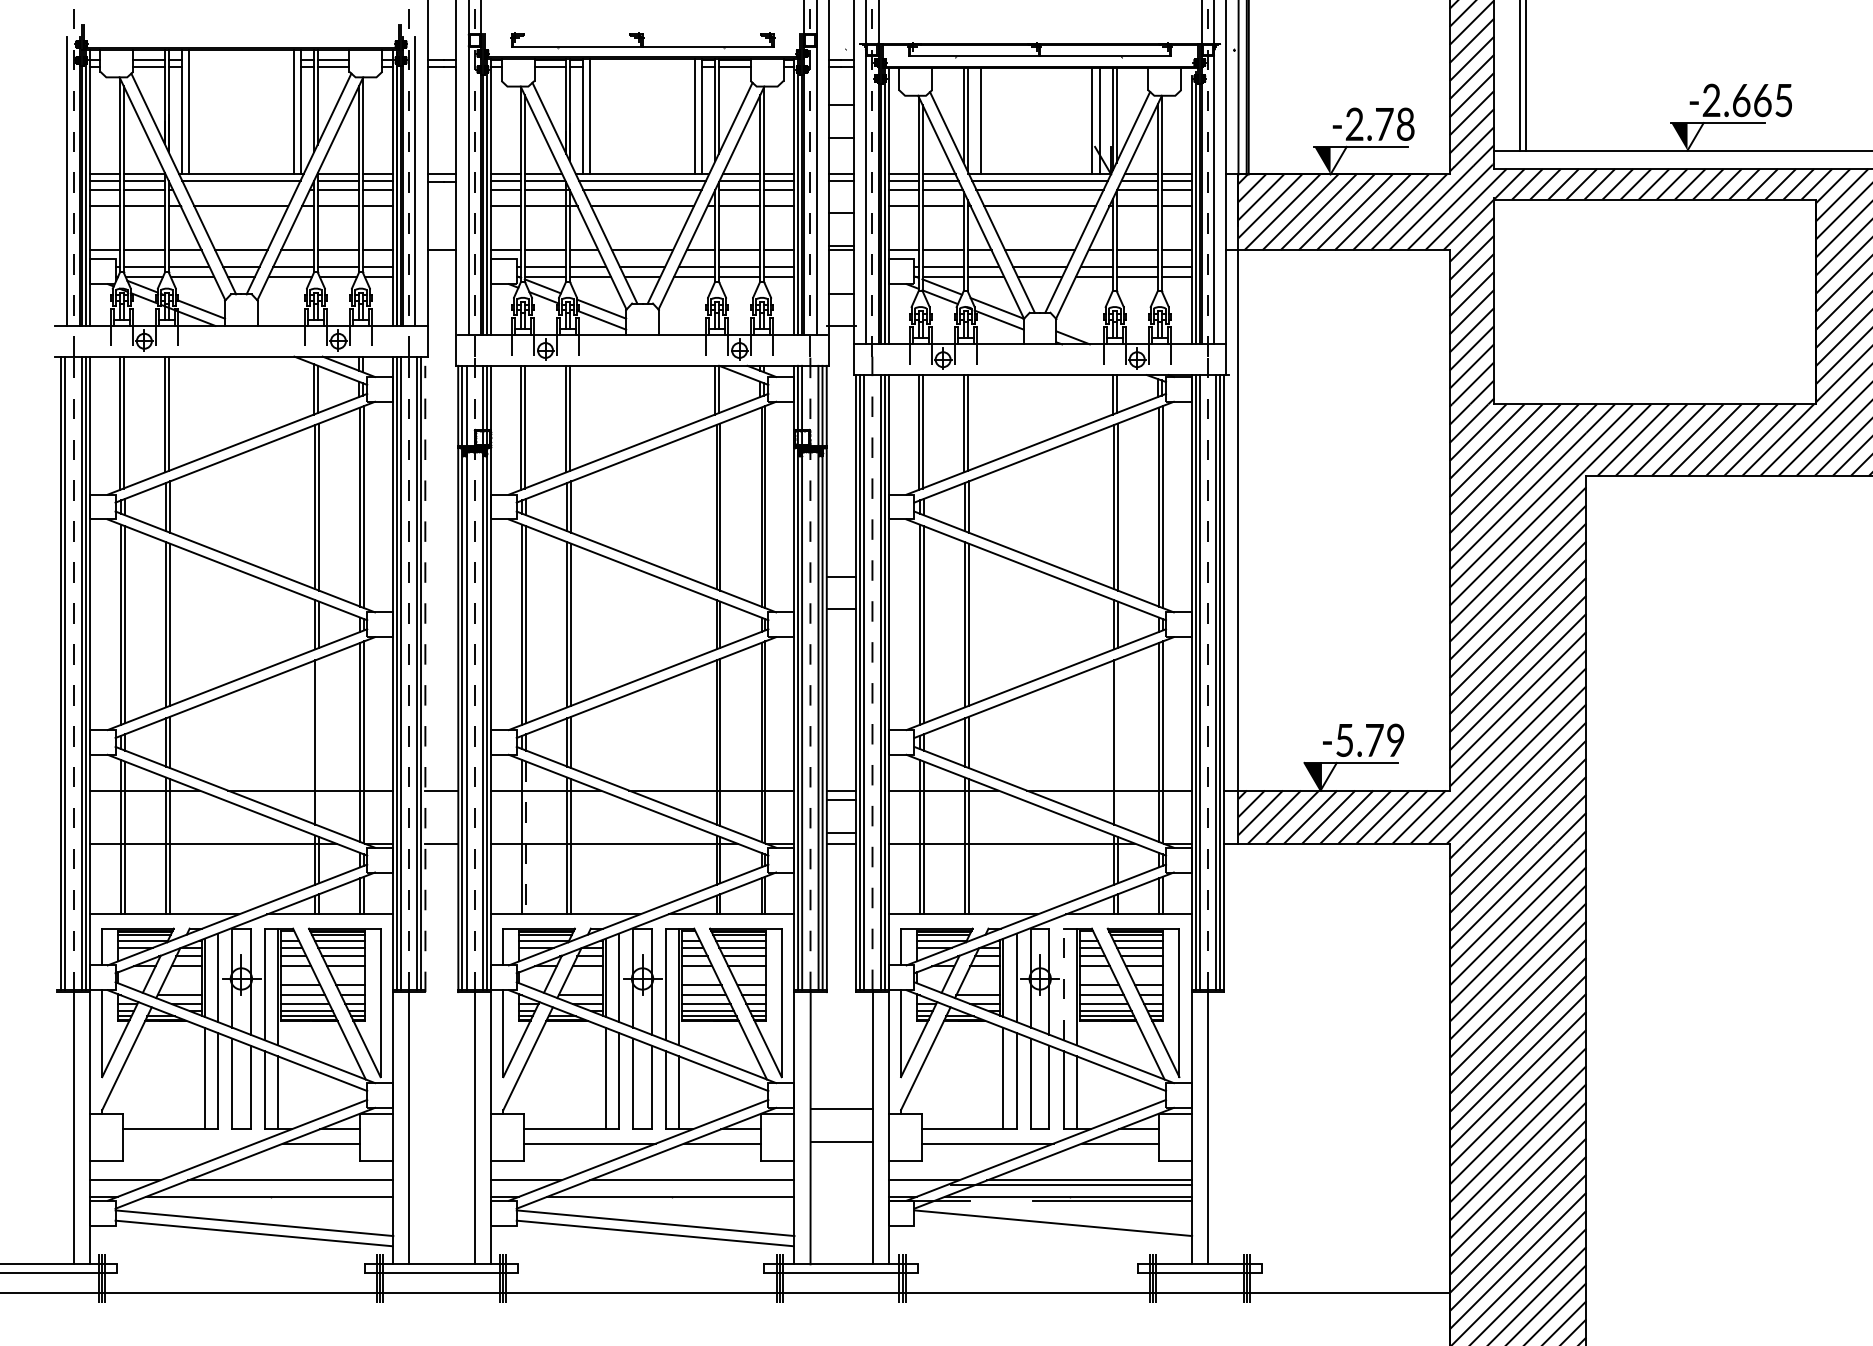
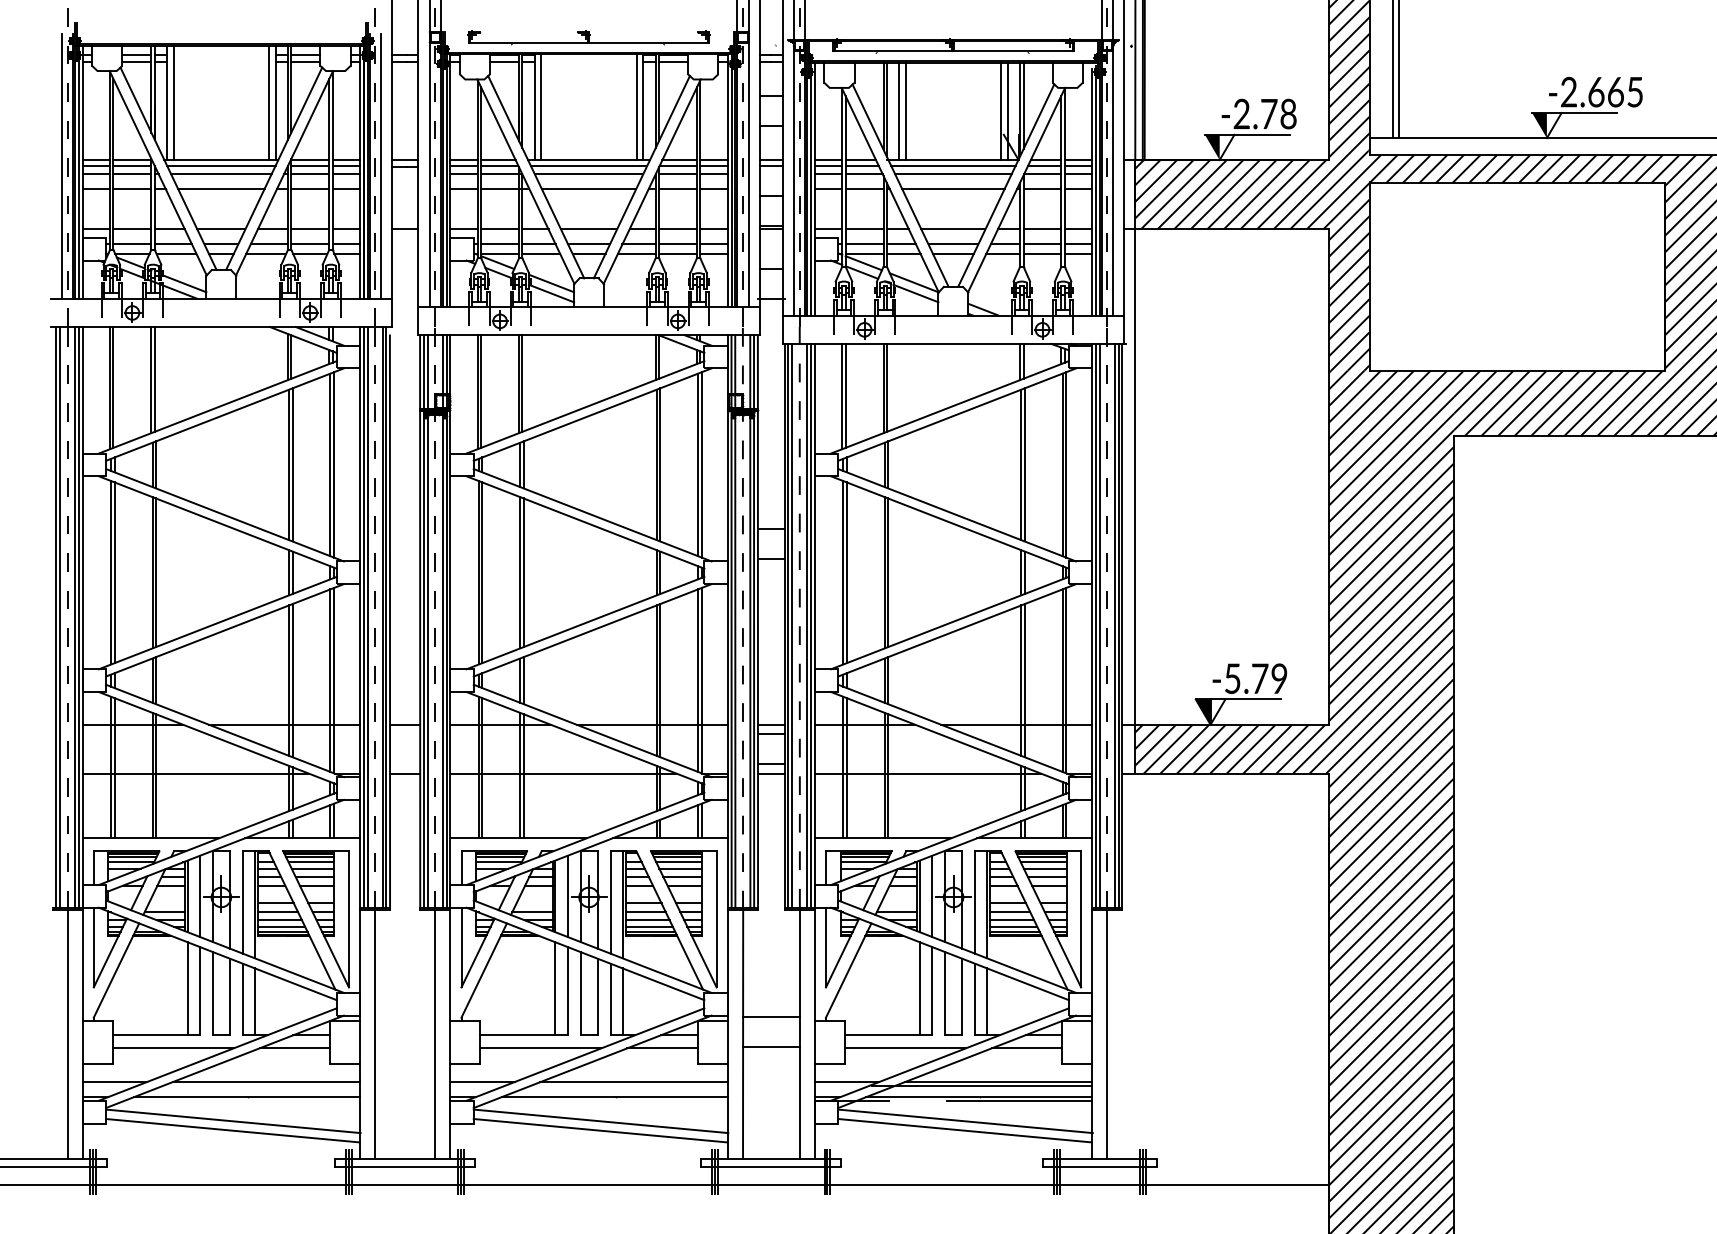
line: (988, 121) -> (906, 111), added
line: (241, 189) -> (221, 173), added
line: (425, 678) -> (390, 622), dashed -> solid
line: (319, 741) -> (292, 679), added
line: (1117, 741) -> (1024, 679), added
line: (526, 838) -> (482, 768), dashed -> solid
line: (1063, 984) -> (974, 902), dashed -> solid
line: (188, 1143) -> (172, 1048), added
line: (1052, 1233) -> (964, 1130), added

